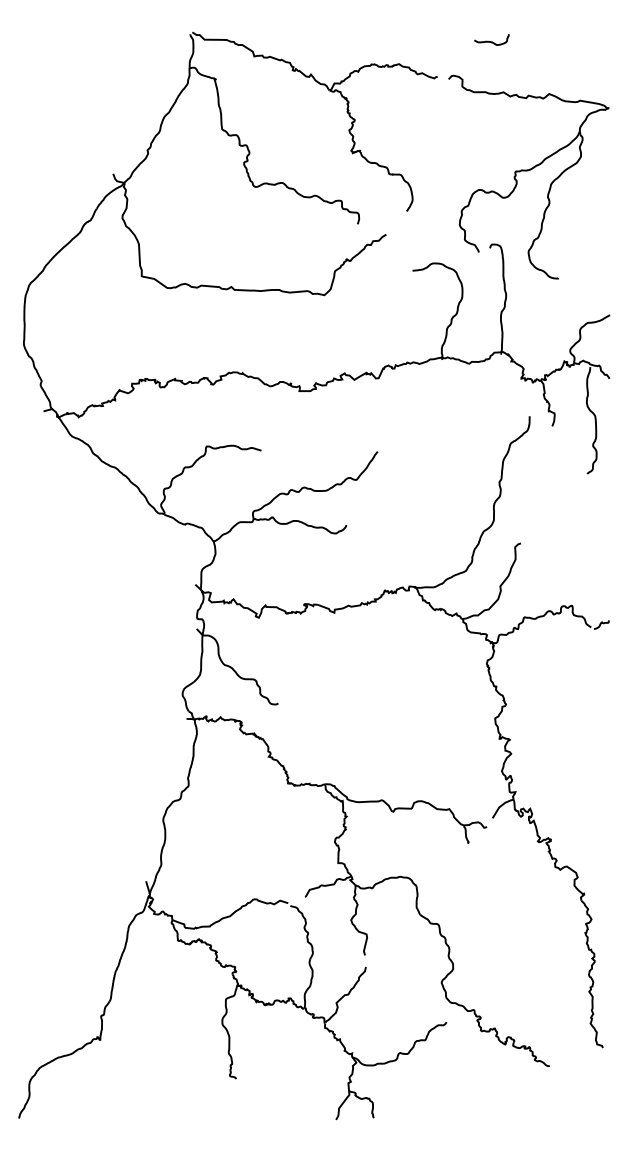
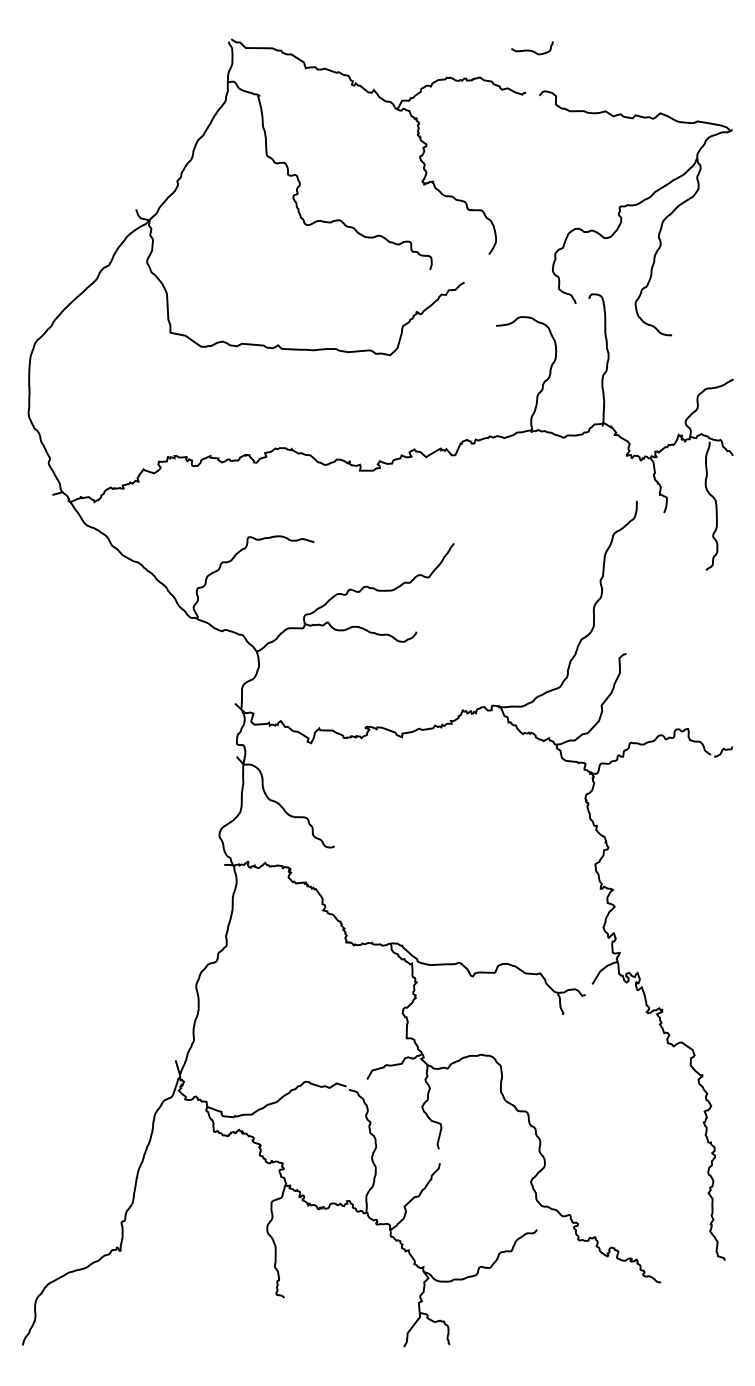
curve: (491, 41) -> (532, 50), moved

